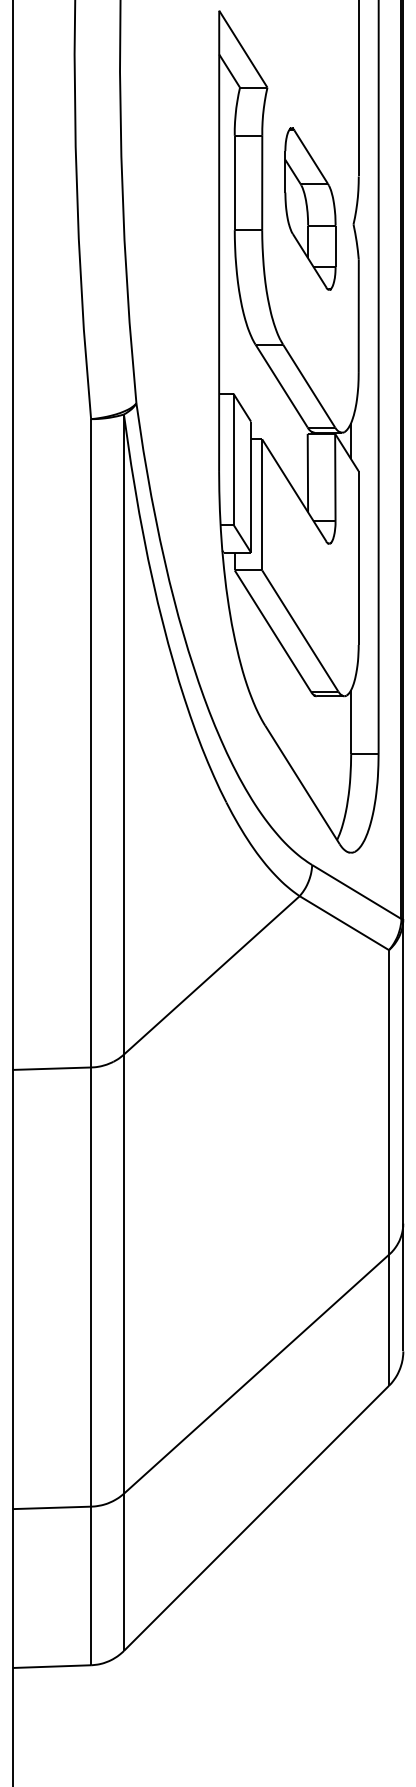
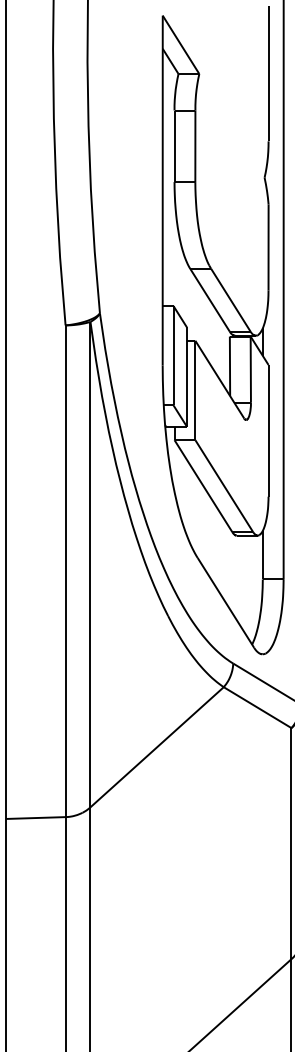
part: (310, 208) -> (231, 165), removed

